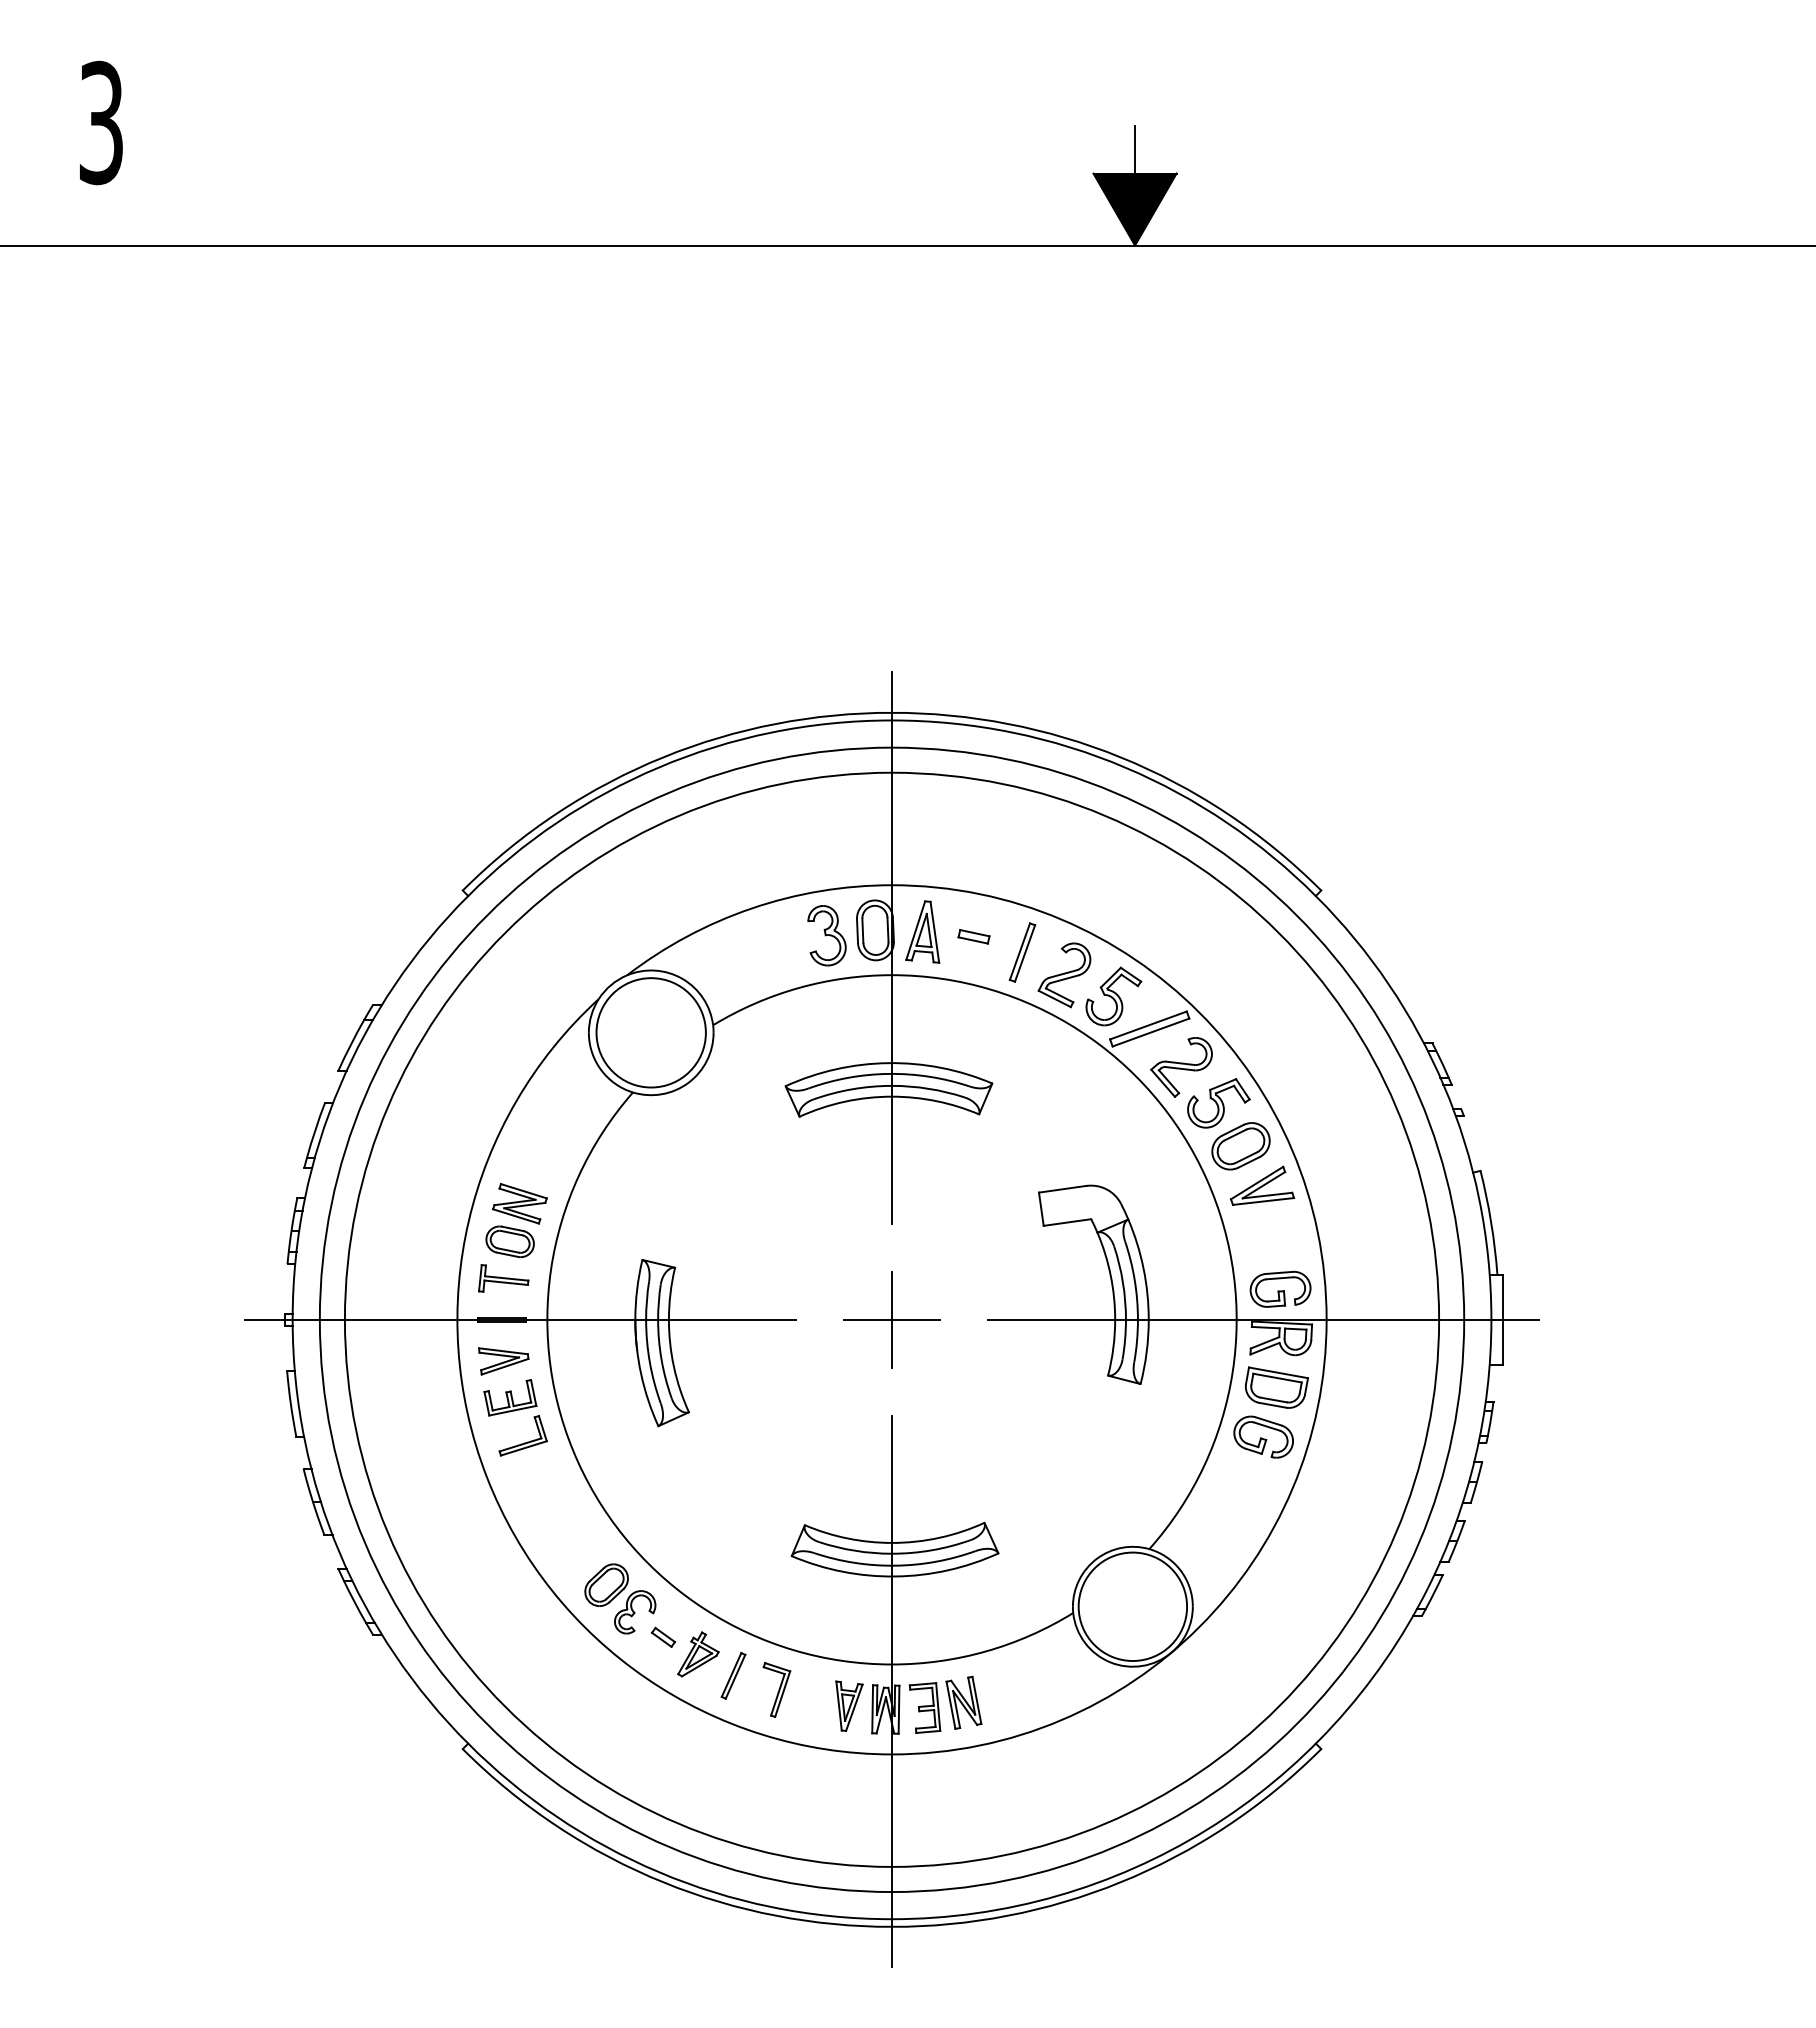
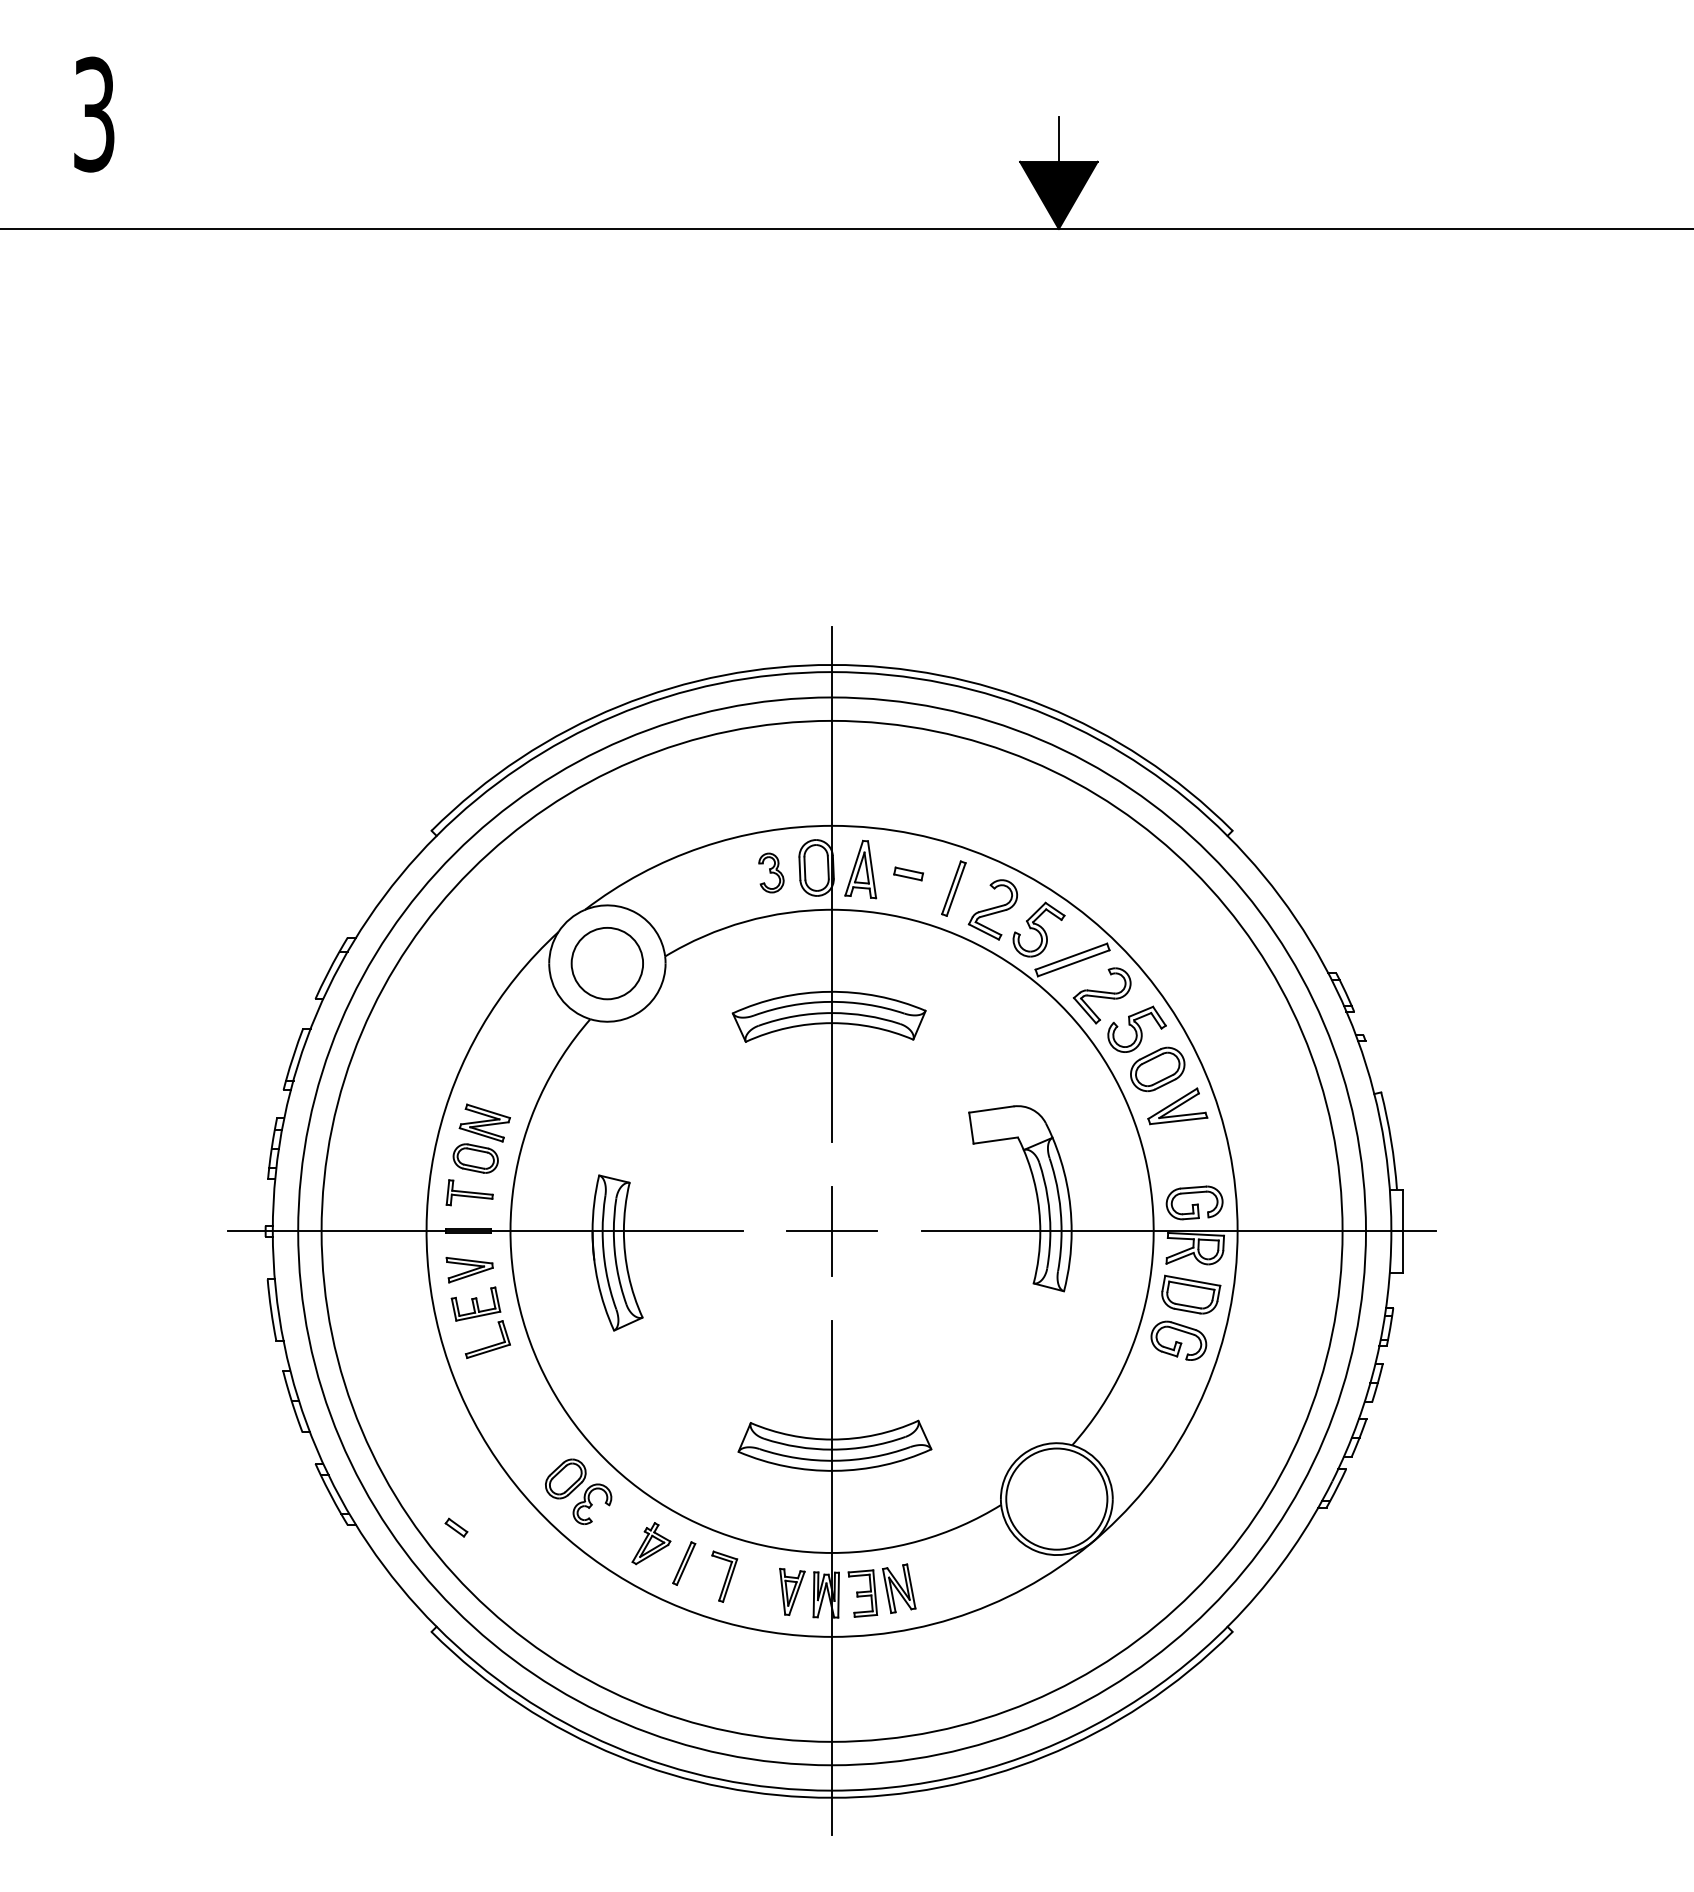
part: (826, 935) -> (770, 872), size x0.7
circle: (650, 1032) -> (606, 963), size x0.7
part: (663, 1636) -> (456, 1526), moved

